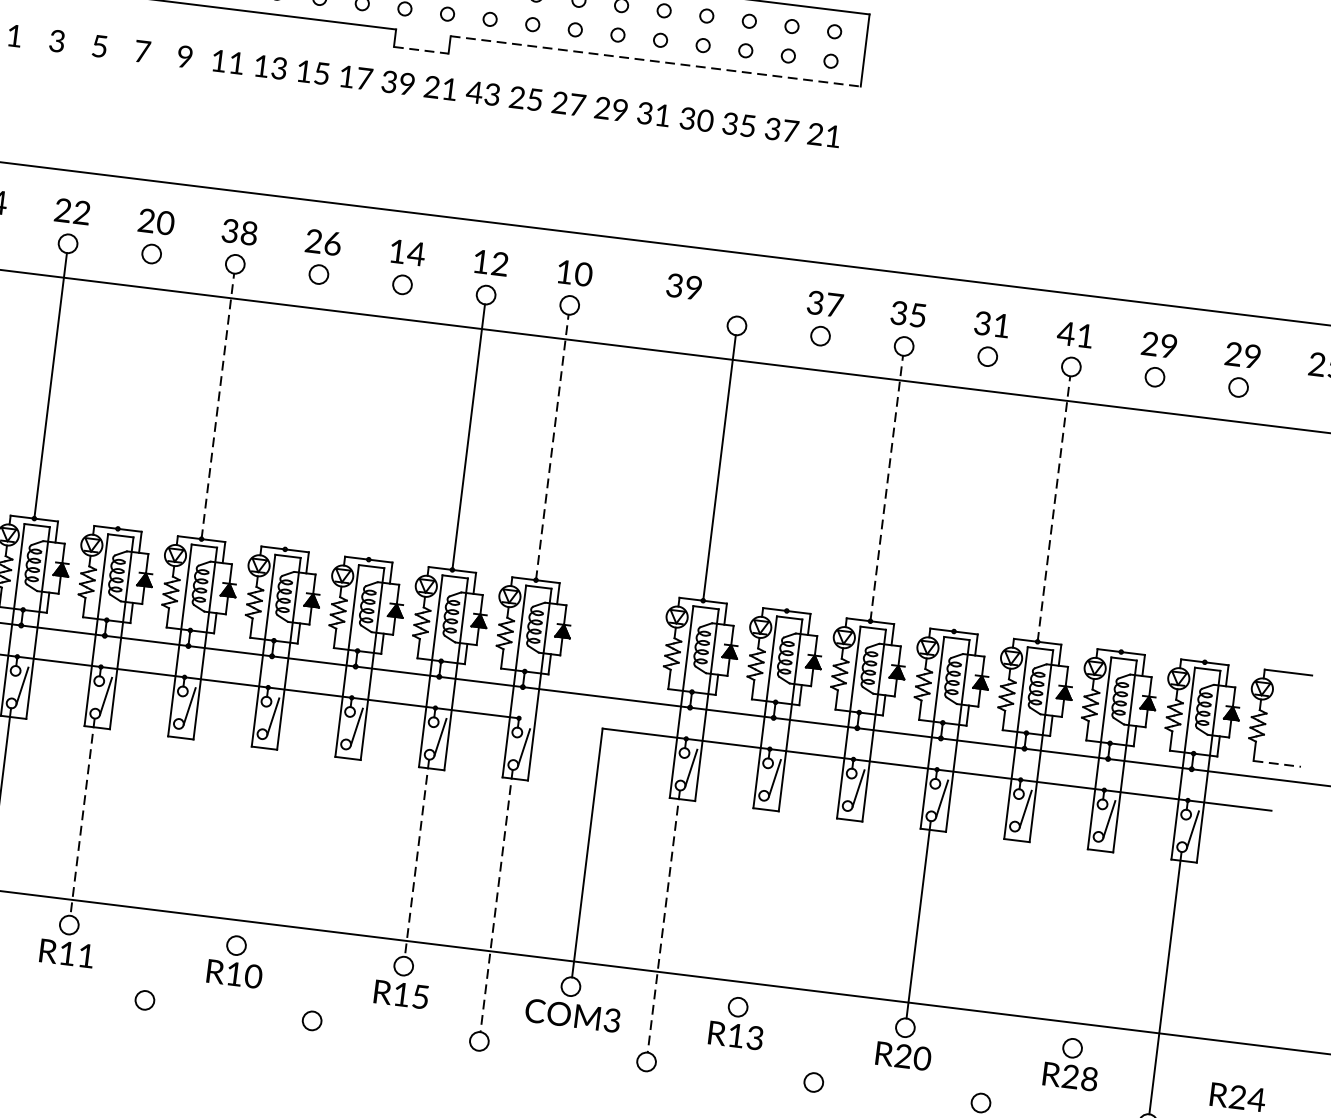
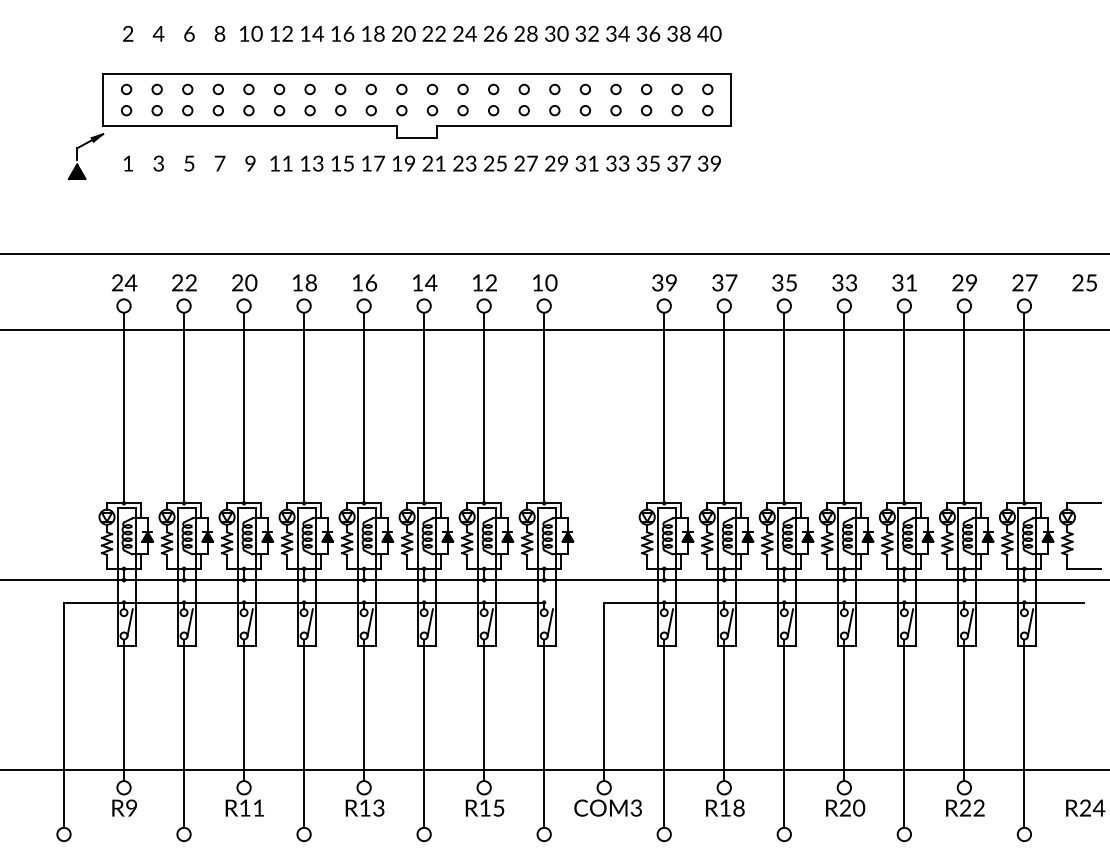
line: (421, 50) -> (417, 138), dashed -> solid
line: (656, 60) -> (584, 125), dashed -> solid
text: (389, 81) -> (397, 163), 39 -> 19
text: (474, 92) -> (458, 163), 43 -> 23
text: (704, 120) -> (623, 163), 30 -> 33
text: (824, 135) -> (709, 163), 21 -> 39
text: (230, 230) -> (297, 282), 38 -> 18
text: (313, 240) -> (357, 282), 26 -> 16
text: (684, 286) -> (664, 282), moved
text: (1001, 325) -> (851, 282), 31 -> 33
text: (1065, 333) -> (897, 282), 41 -> 31
text: (1252, 355) -> (1031, 282), 29 -> 27
line: (134, 395) -> (244, 407), added
line: (218, 405) -> (304, 407), dashed -> solid
line: (302, 416) -> (364, 407), added
line: (385, 426) -> (424, 407), added
line: (552, 446) -> (544, 407), dashed -> solid
line: (803, 477) -> (724, 407), added
line: (887, 487) -> (784, 407), dashed -> solid
line: (970, 498) -> (844, 407), added
line: (1054, 508) -> (904, 407), dashed -> solid
line: (1137, 518) -> (964, 407), added
line: (1221, 528) -> (1024, 407), added
line: (1277, 763) -> (1084, 568), dashed -> solid
line: (83, 817) -> (244, 710), dashed -> solid
line: (250, 838) -> (364, 710), added
line: (417, 858) -> (484, 710), dashed -> solid
line: (162, 859) -> (304, 733), added
line: (329, 880) -> (424, 733), added
line: (751, 899) -> (724, 710), added
line: (496, 902) -> (544, 734), dashed -> solid
line: (663, 922) -> (664, 734), dashed -> solid
line: (1085, 940) -> (964, 710), added
line: (831, 941) -> (784, 733), added
line: (998, 962) -> (904, 733), added
text: (252, 976) -> (378, 808), R10 -> R13
text: (754, 1038) -> (738, 808), R13 -> R18
text: (1088, 1079) -> (978, 808), R28 -> R22

